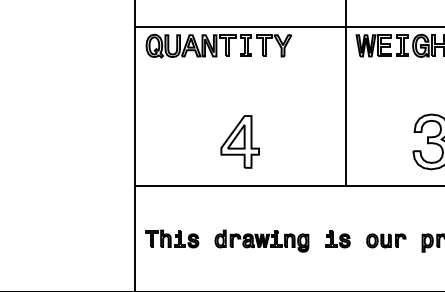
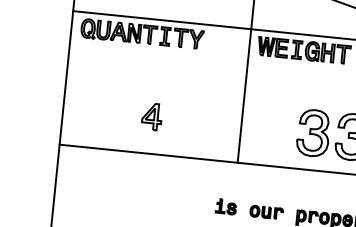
part: (239, 141) -> (151, 116), size x0.6
part: (172, 238) -> (86, 192), removed
part: (261, 240) -> (161, 201), removed

